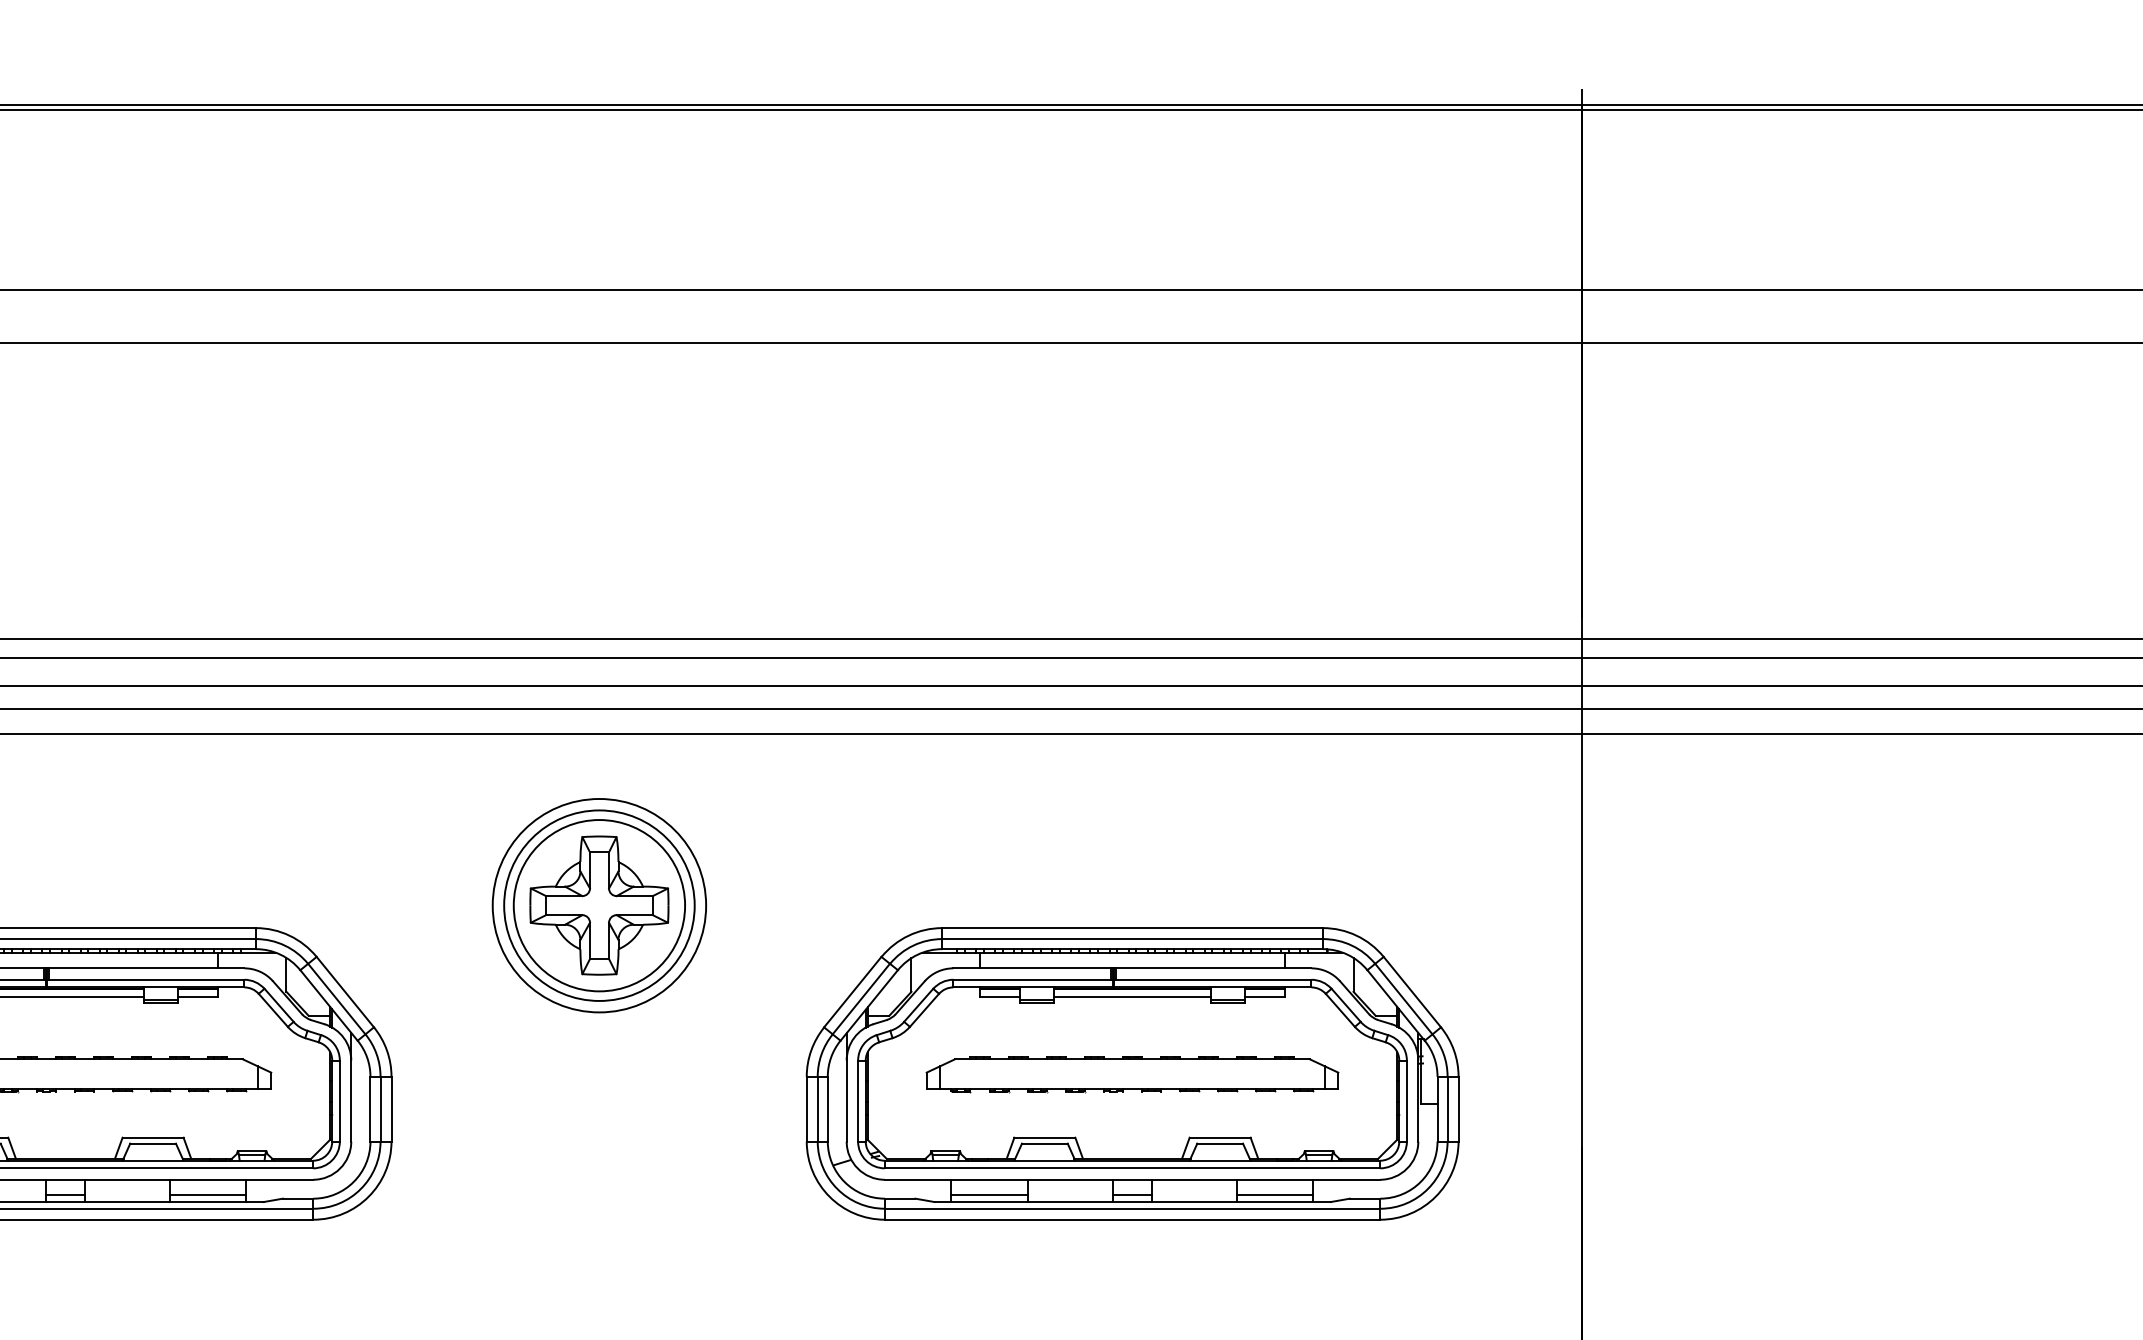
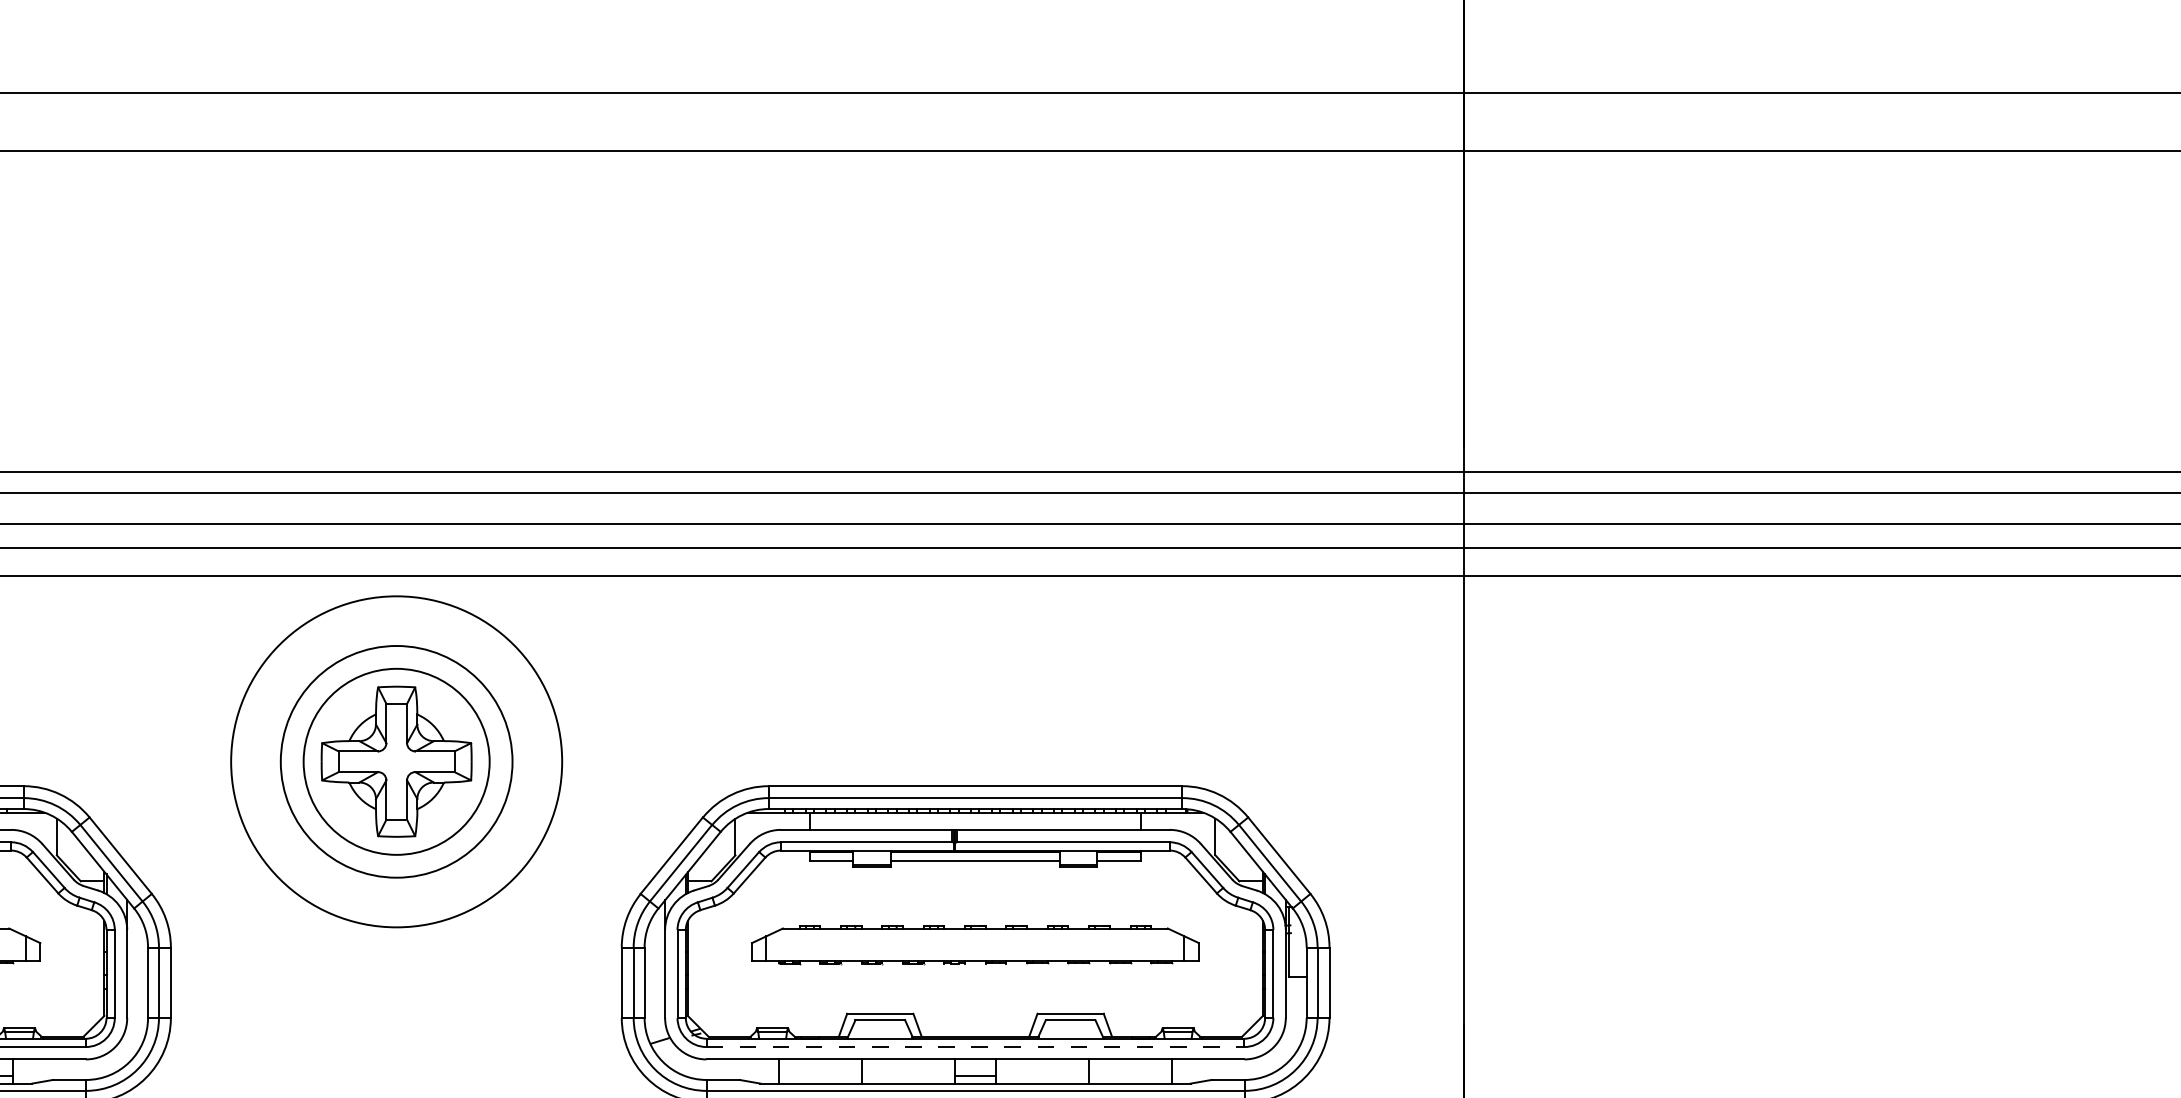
circle: (599, 905) -> (396, 761), size x1.6
line: (1132, 1168) -> (975, 1047), solid -> dashed
line: (989, 1195) -> (820, 1076), removed
line: (1275, 1195) -> (1130, 1076), removed

